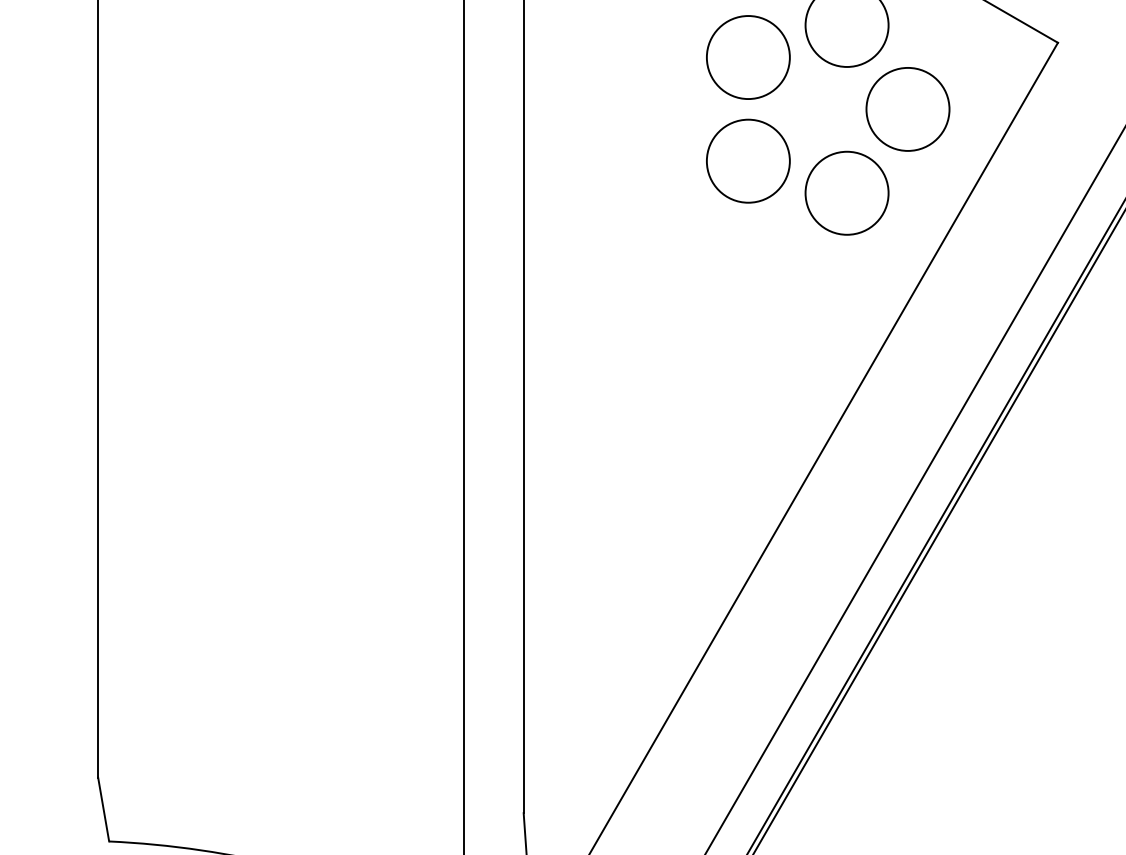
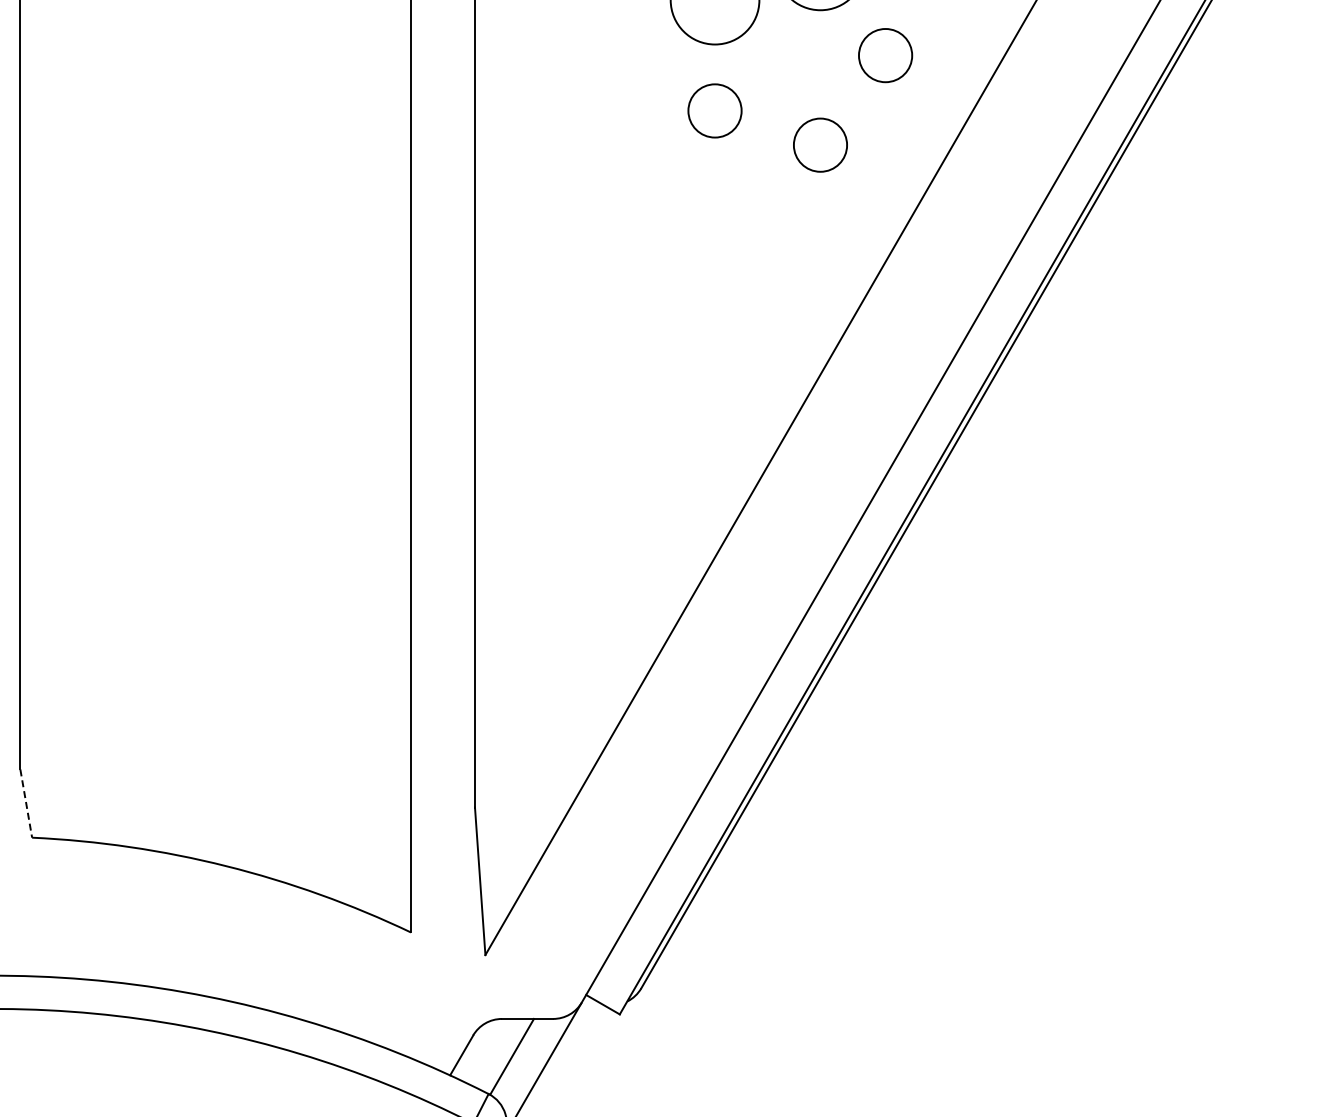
circle: (907, 109) -> (885, 55), size x0.6
circle: (747, 160) -> (714, 110), size x0.6
circle: (847, 192) -> (820, 144), size x0.6
line: (103, 809) -> (26, 803), solid -> dashed

